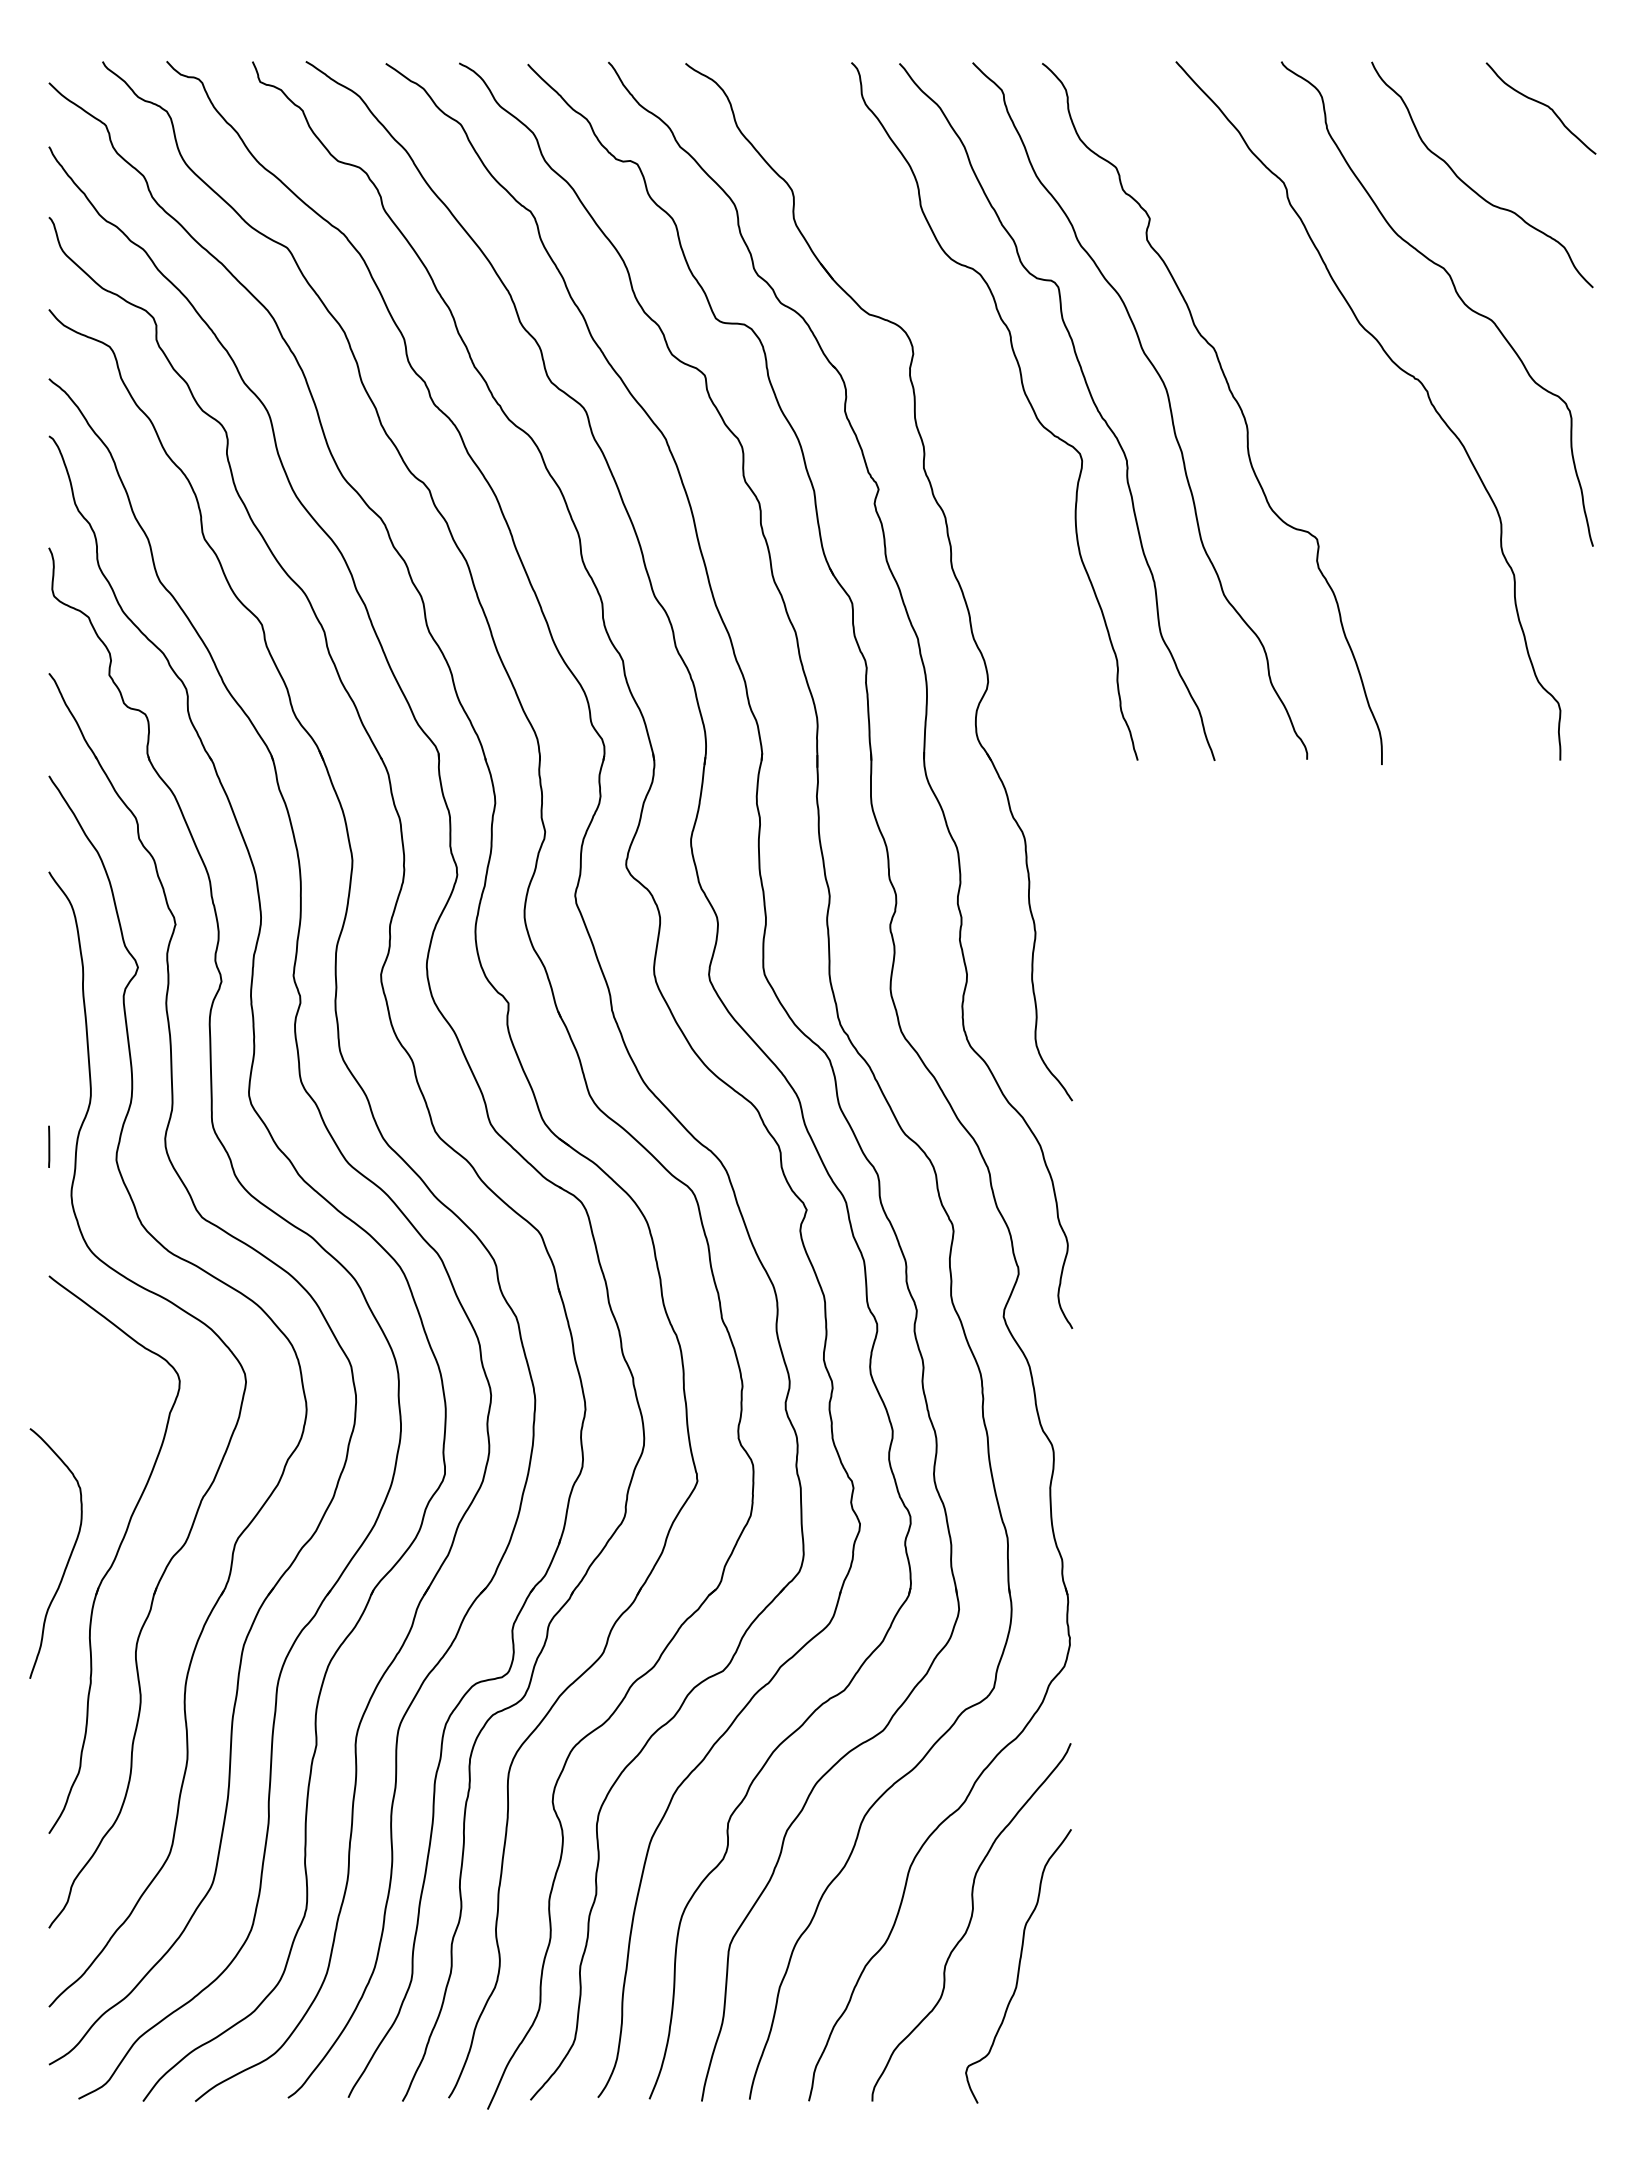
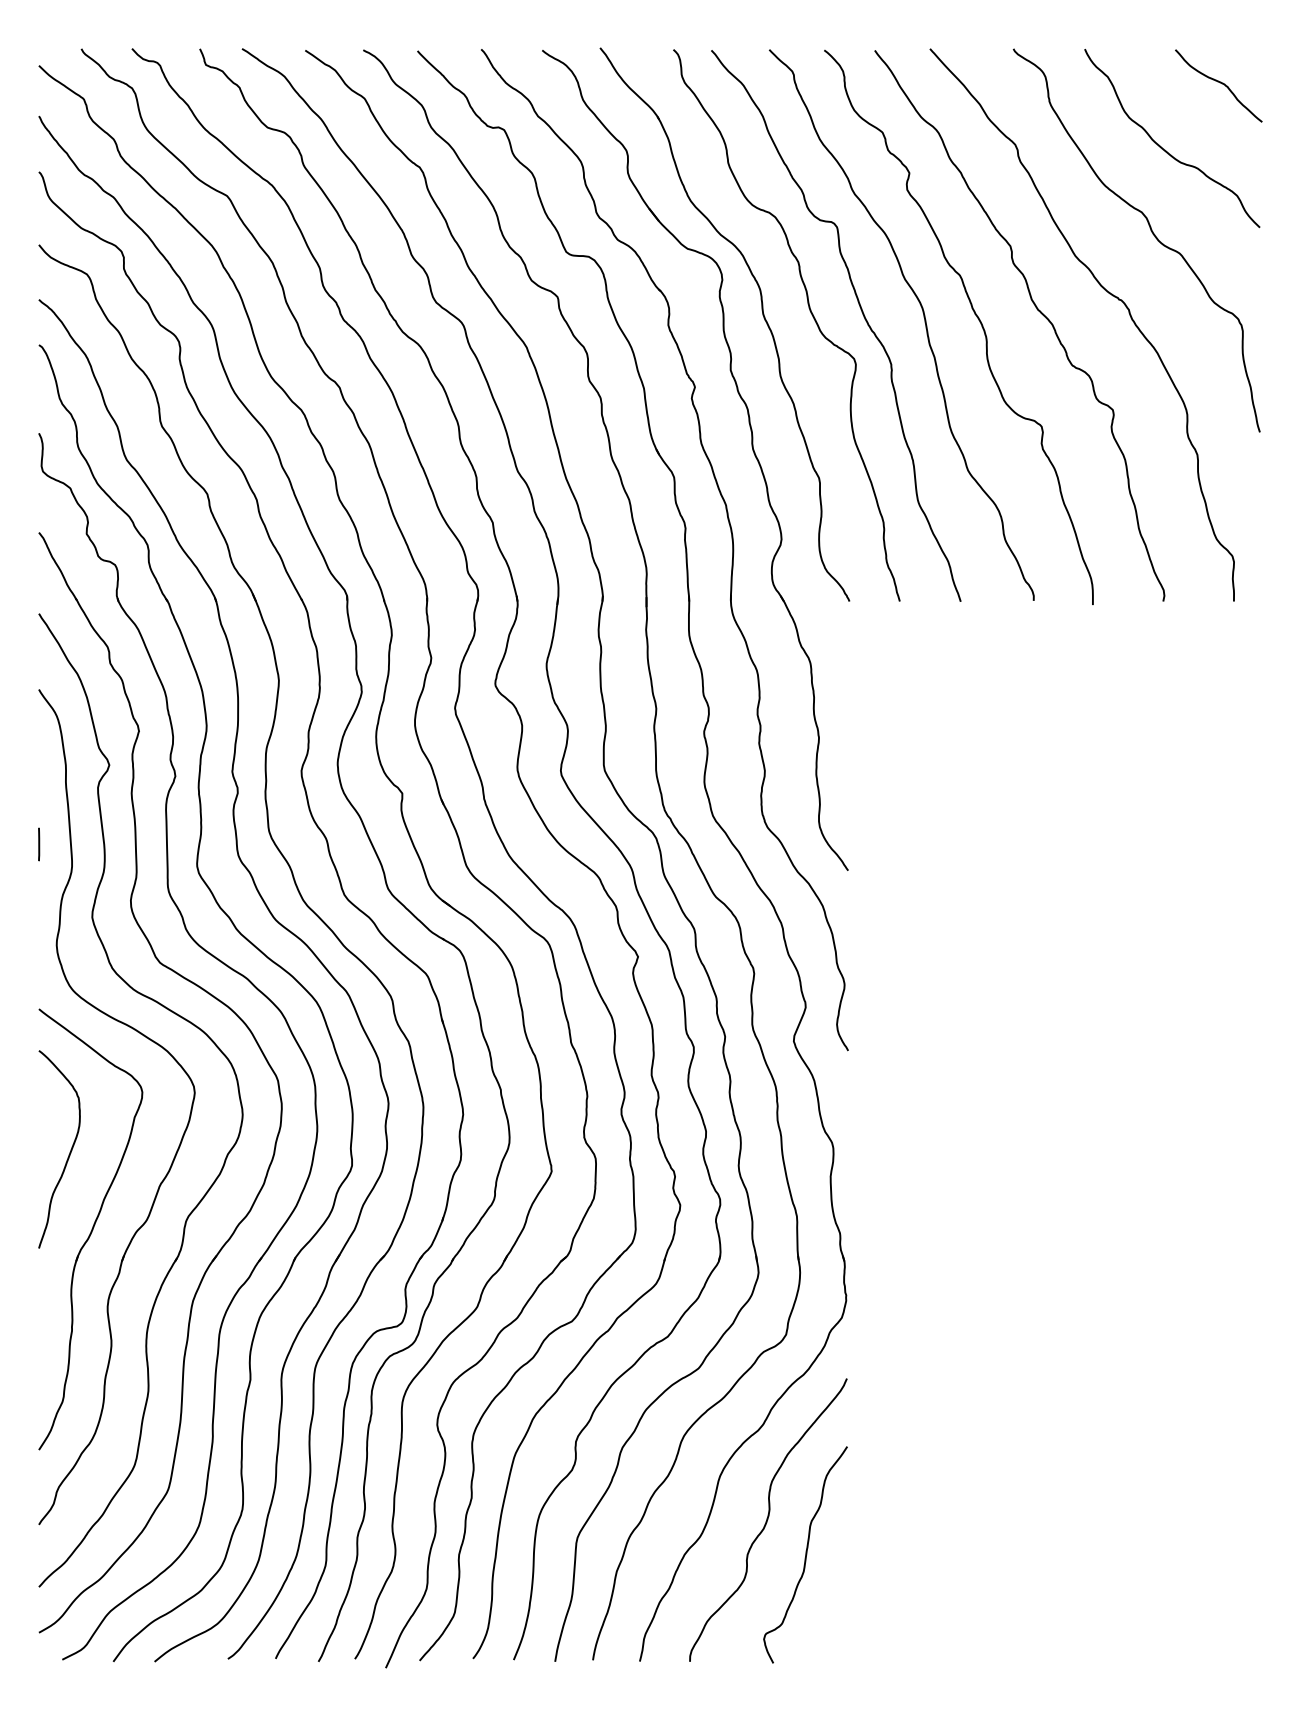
curve: (1310, 390) -> (1036, 308), added
part: (964, 399) -> (762, 316), added
line: (49, 1146) -> (39, 844), moved
curve: (67, 1560) -> (68, 1154), moved

